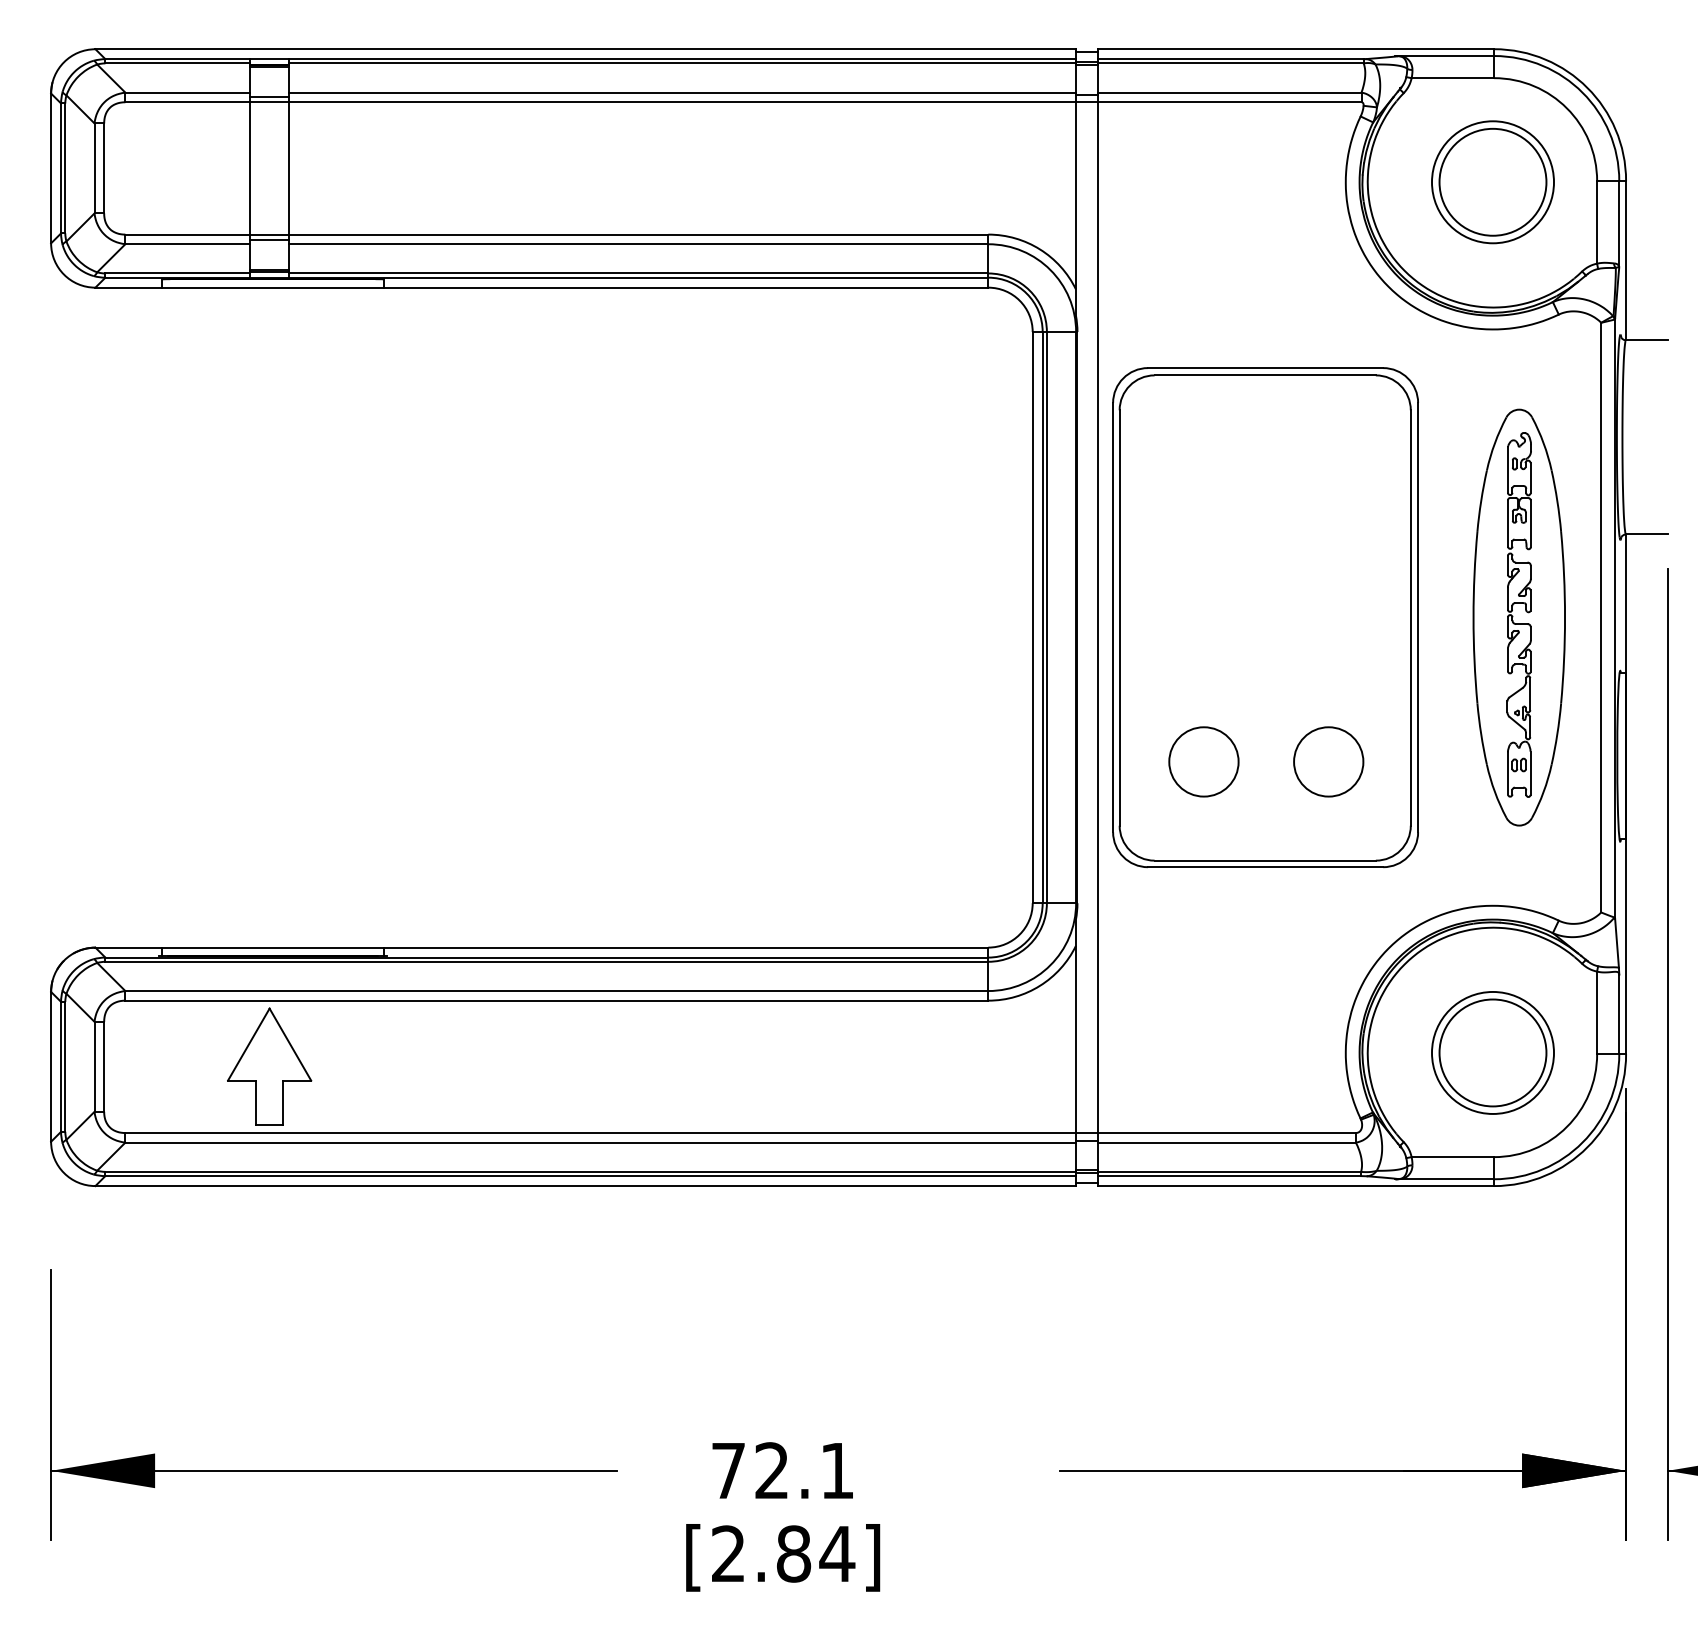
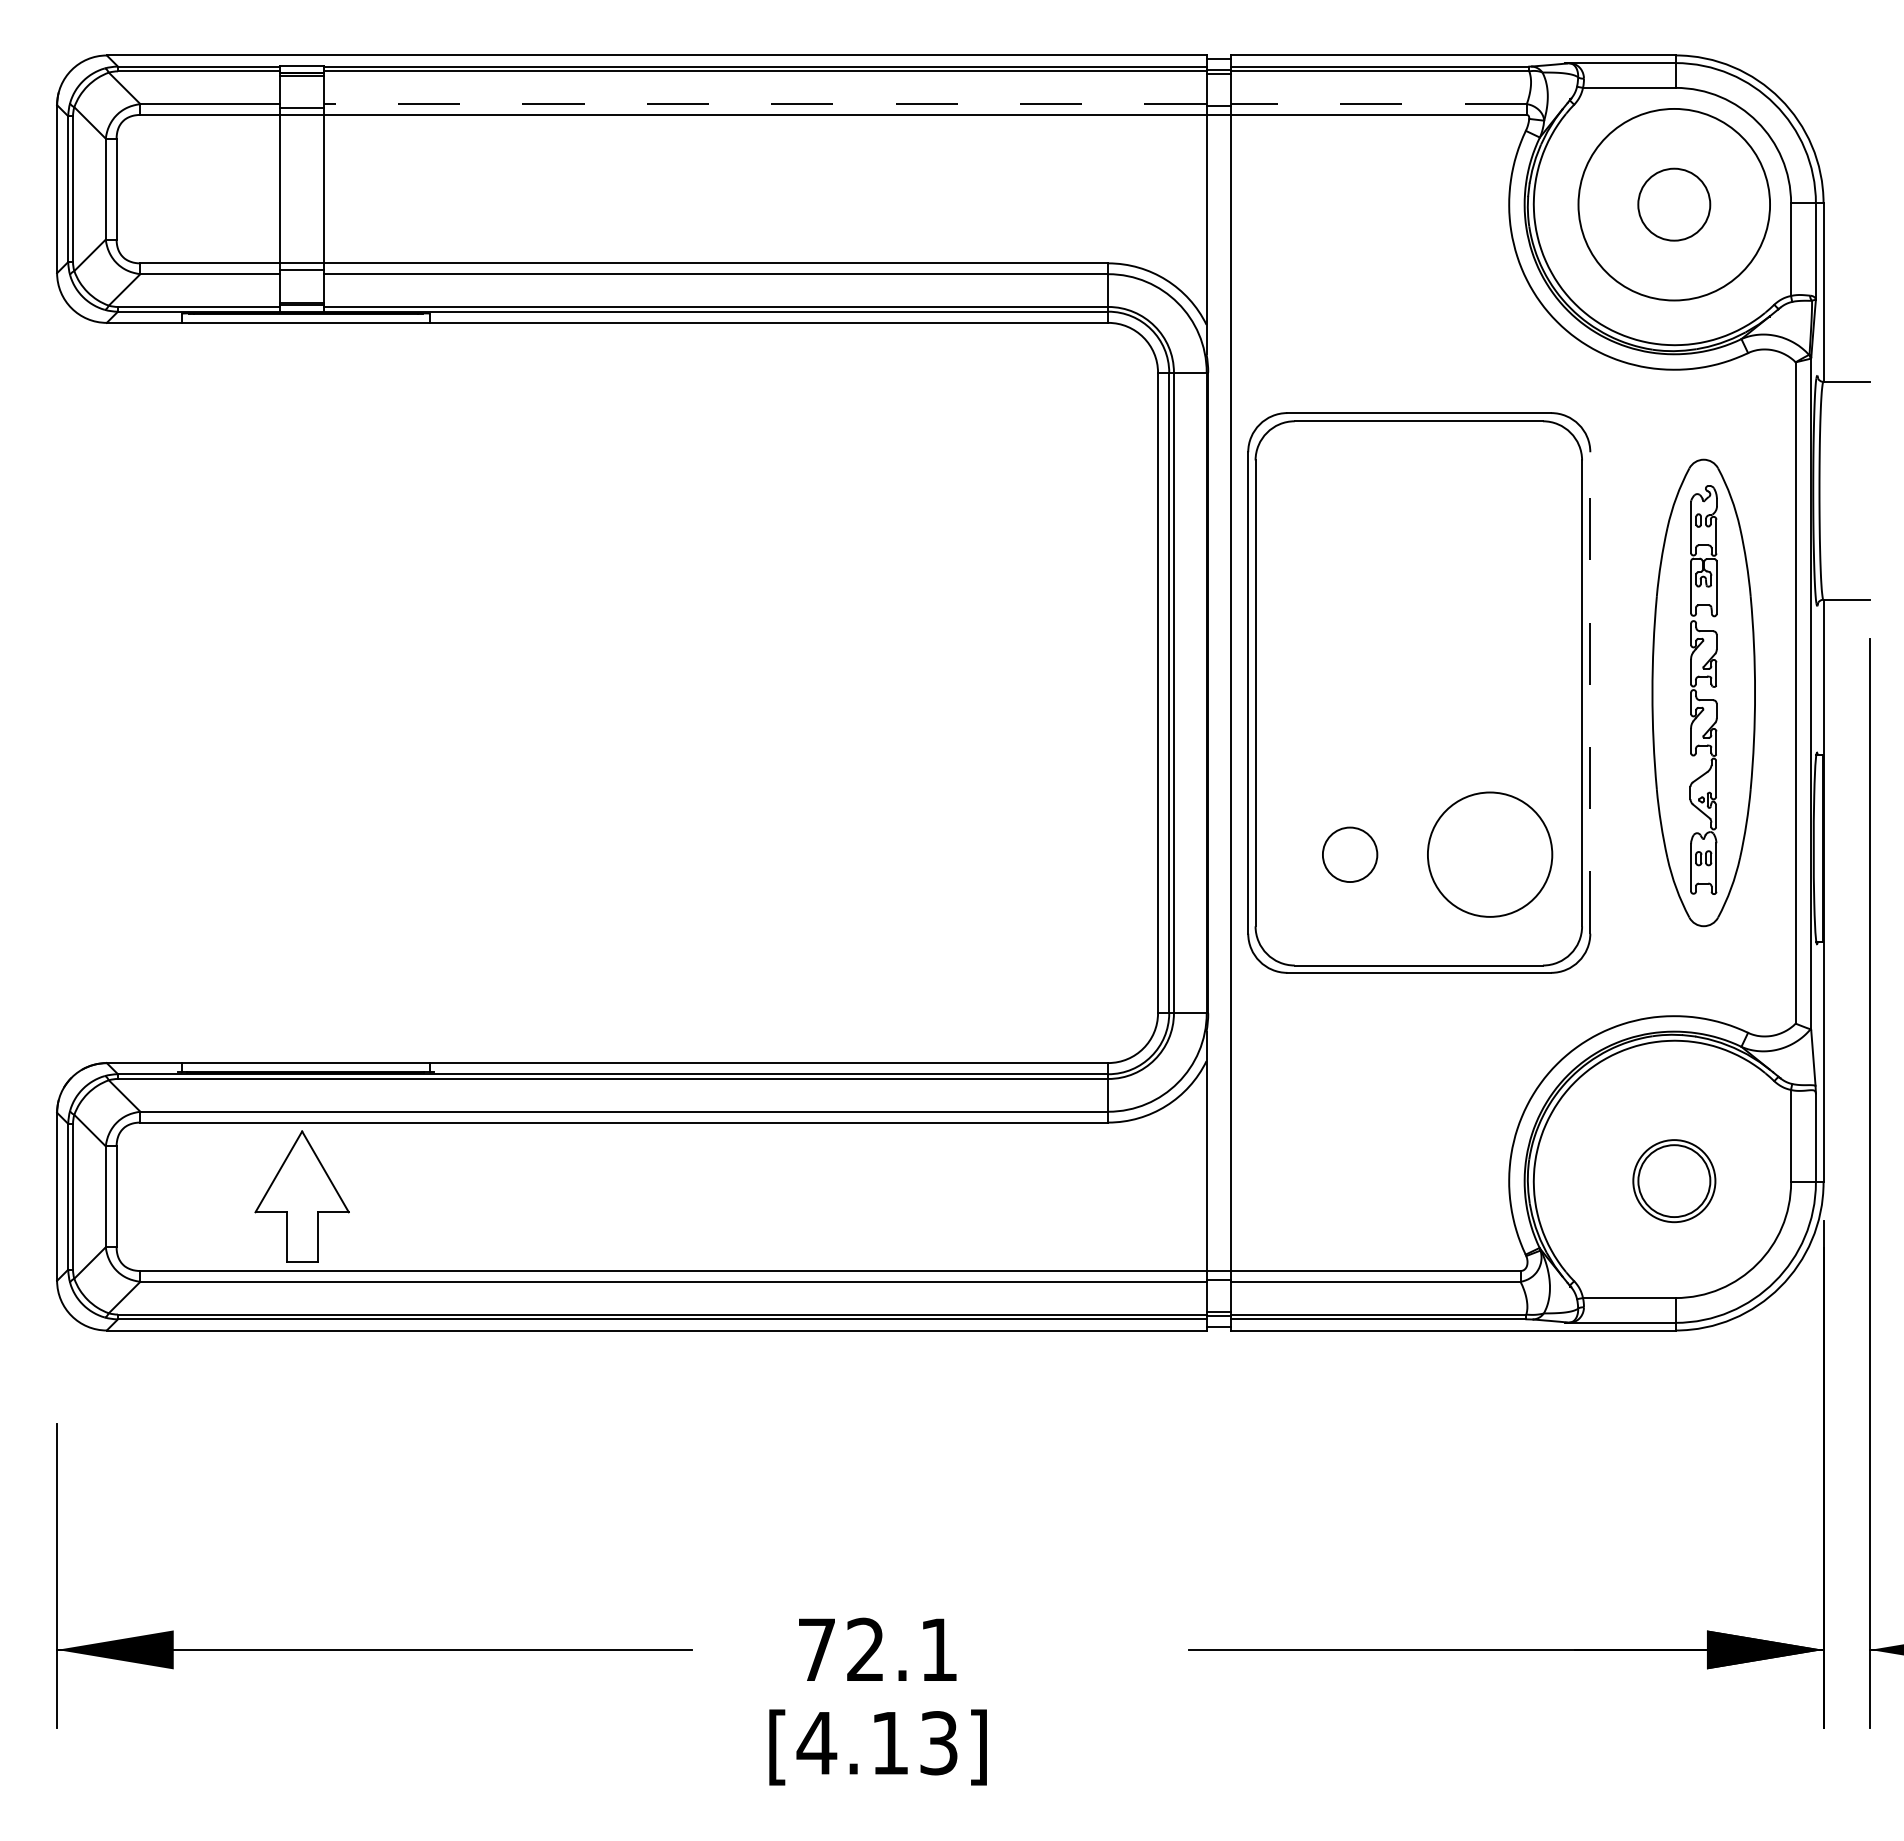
line: (681, 92) -> (764, 104), solid -> dashed
line: (1230, 92) -> (1379, 104), solid -> dashed
circle: (1492, 182) -> (1673, 204), size x1.4
circle: (1493, 182) -> (1674, 204), size x0.6
line: (1418, 617) -> (1590, 692), solid -> dashed
circle: (1203, 761) -> (1349, 854), size x0.7
circle: (1328, 761) -> (1489, 854), size x1.6
part: (1493, 1052) -> (1674, 1180), size x0.6
text: (782, 1554) -> (877, 1743), [2.84] -> [4.13]

